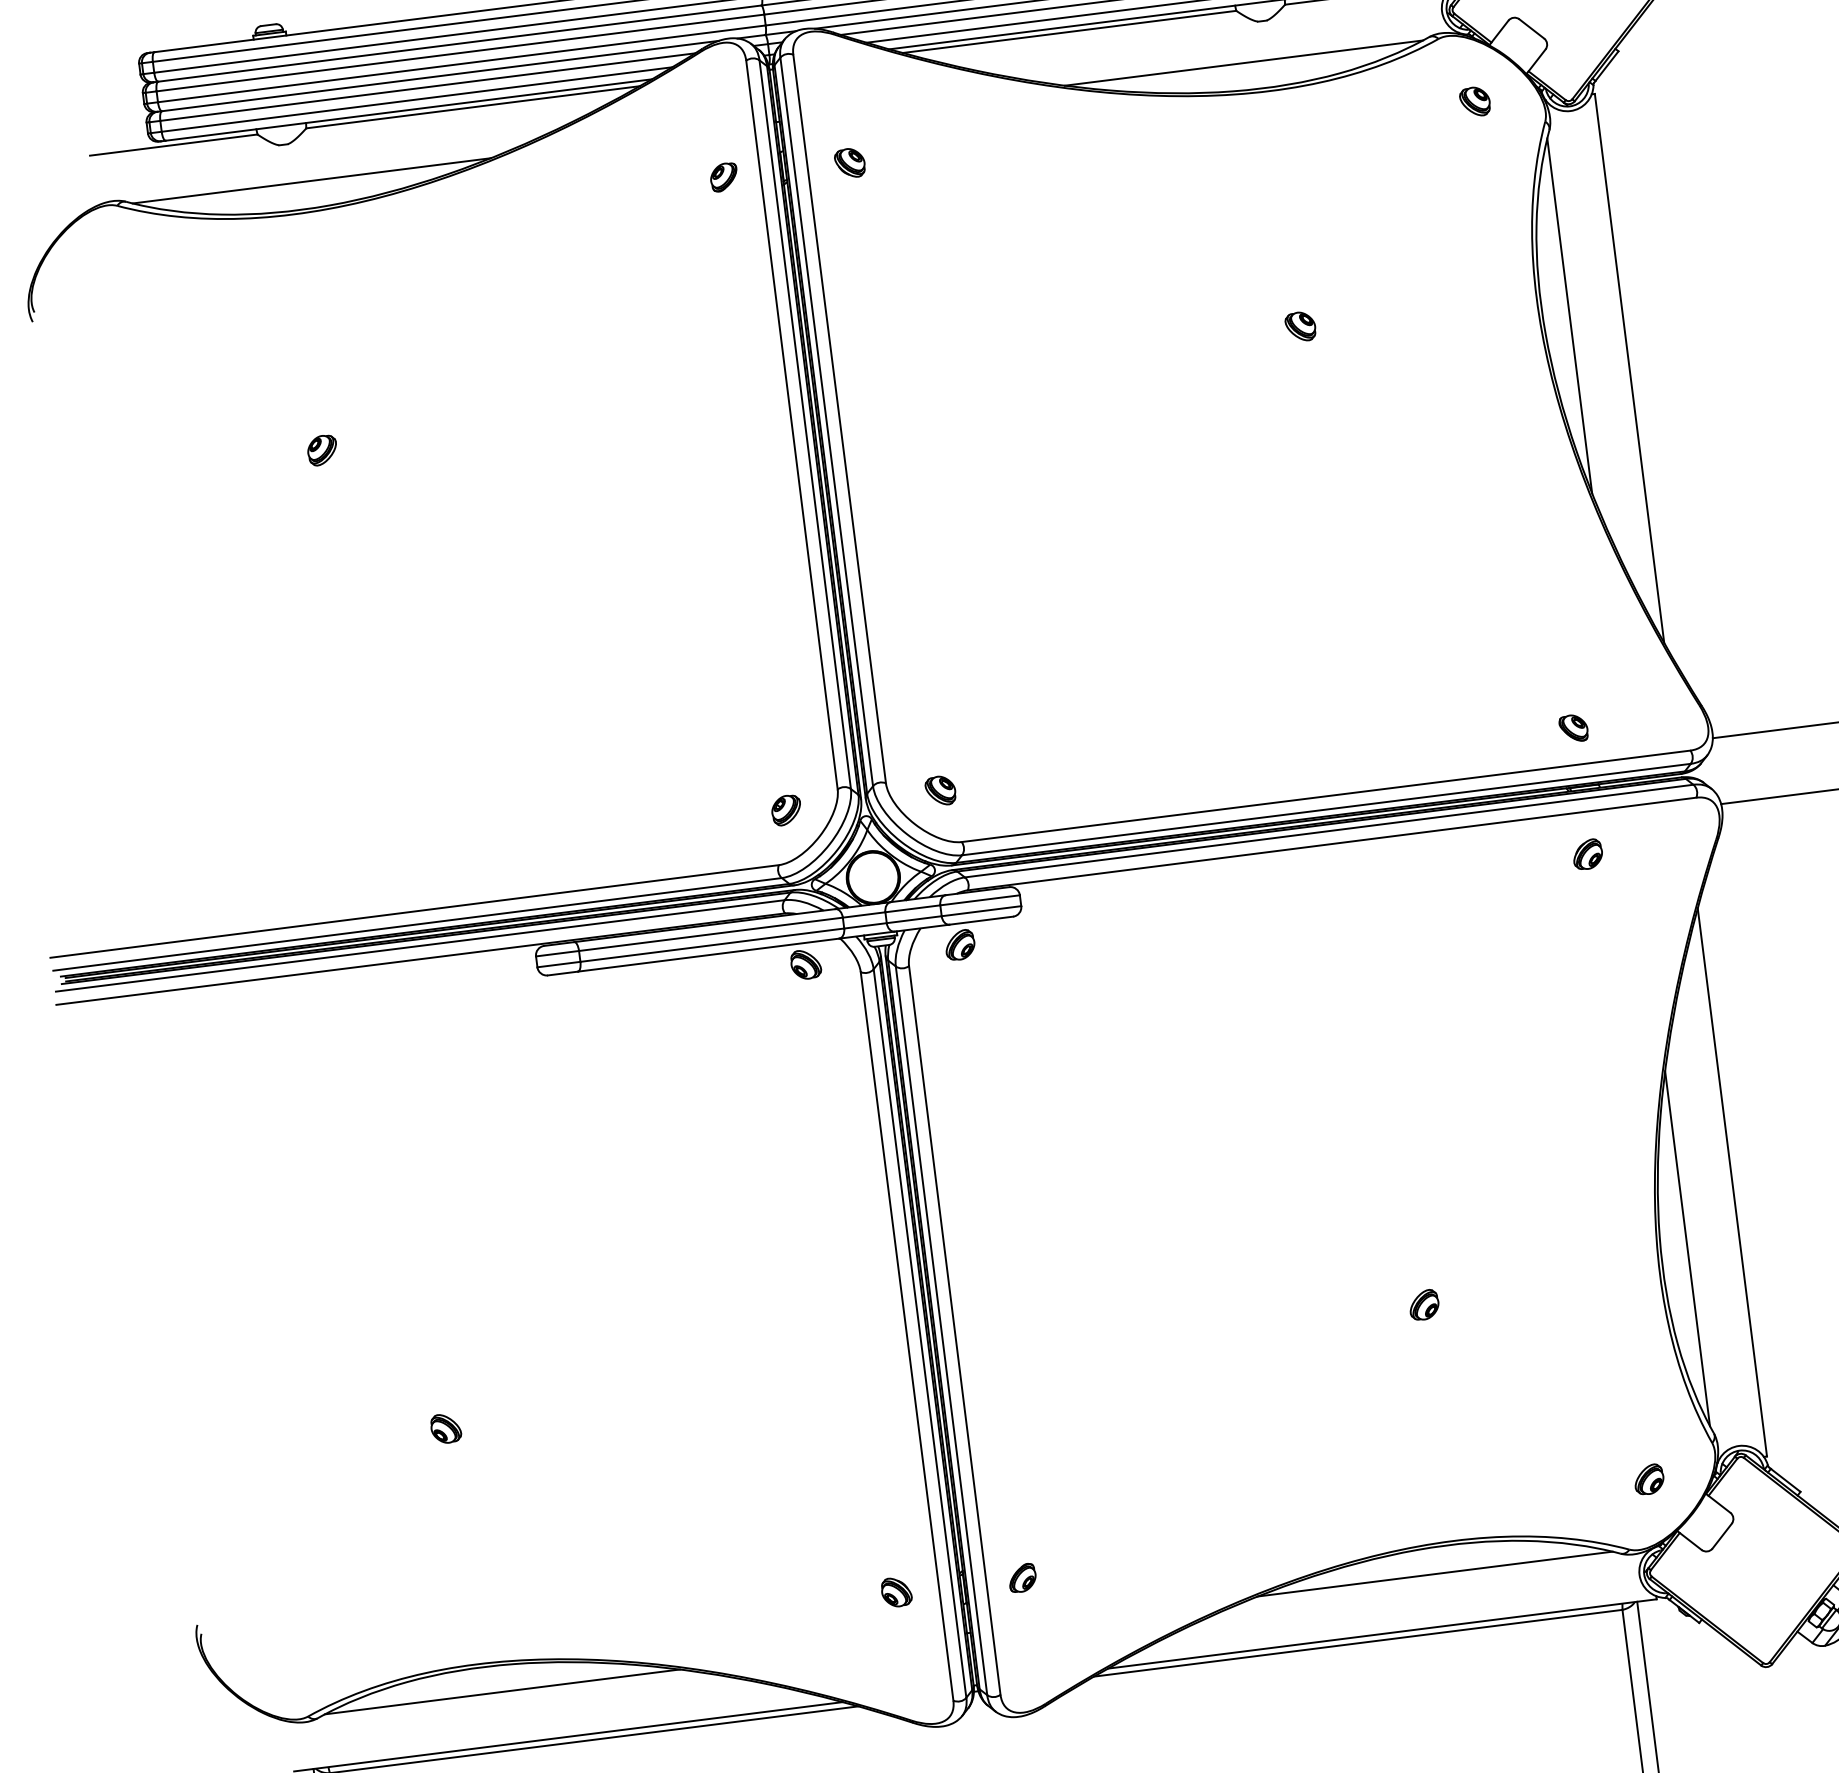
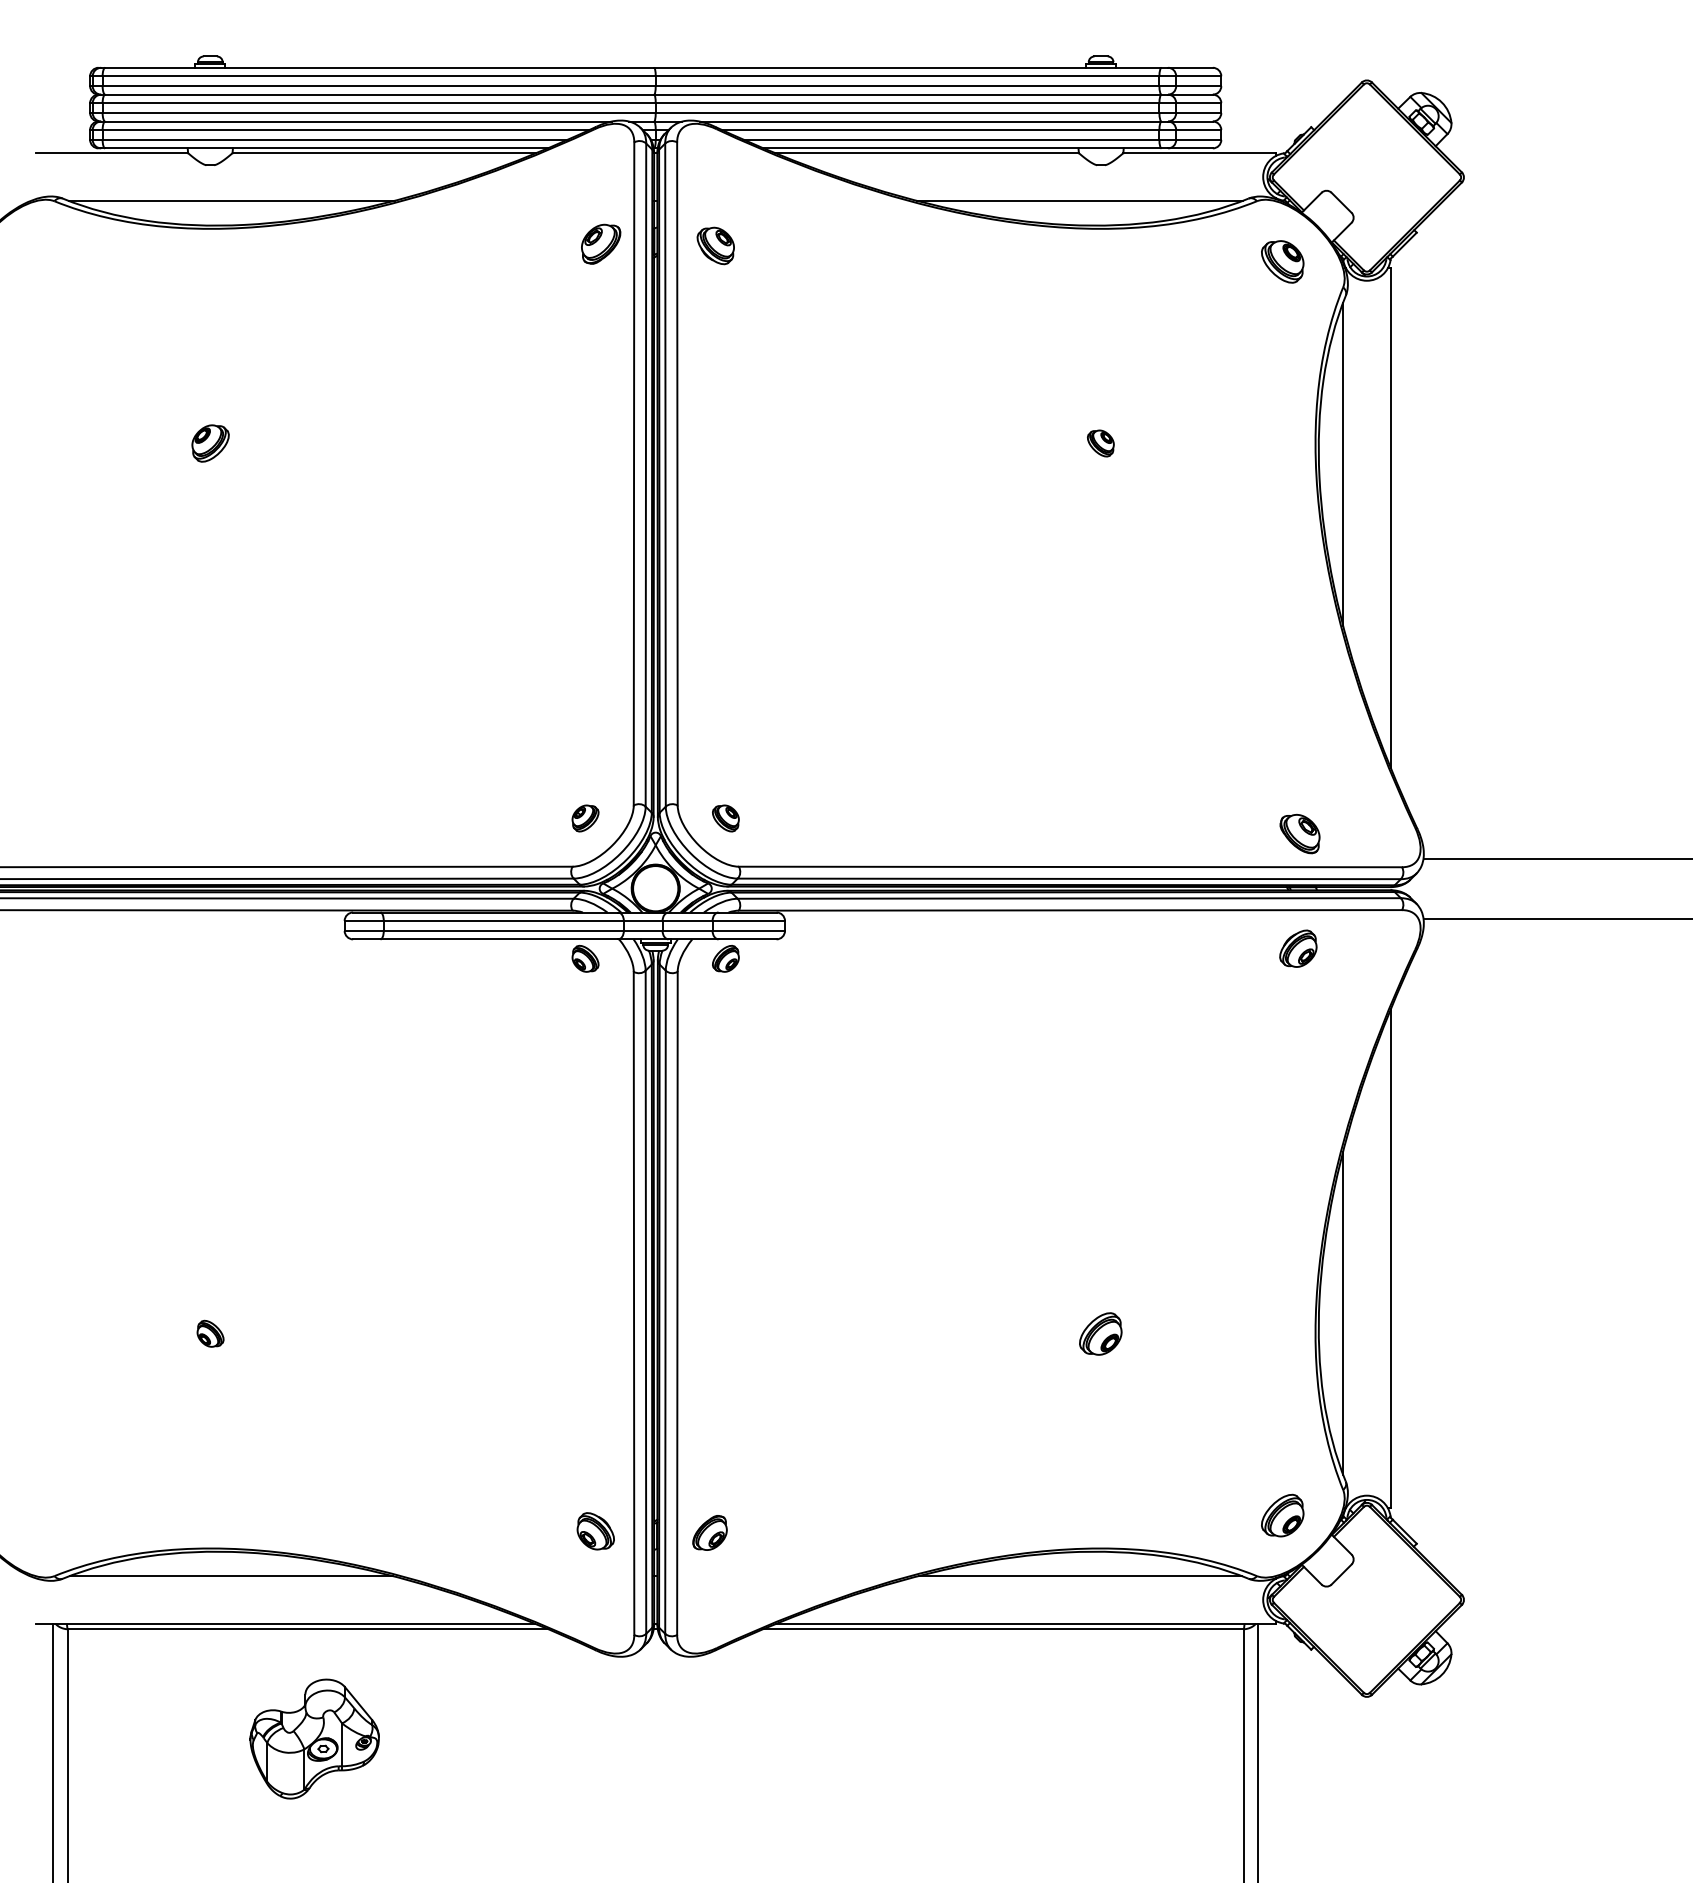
part: (1474, 101) -> (1282, 261), size x1.6
part: (849, 162) -> (715, 245), size x1.4
part: (724, 177) -> (601, 244), size x1.6
part: (322, 450) -> (210, 443), size x1.4
part: (1573, 728) -> (1299, 834), size x1.6
part: (1587, 854) -> (1298, 948), size x1.4
part: (1423, 1304) -> (1100, 1333), size x1.6
part: (1649, 1479) -> (1282, 1515), size x1.6
part: (1022, 1577) -> (710, 1532), size x1.4
part: (896, 1592) -> (595, 1531), size x1.4

